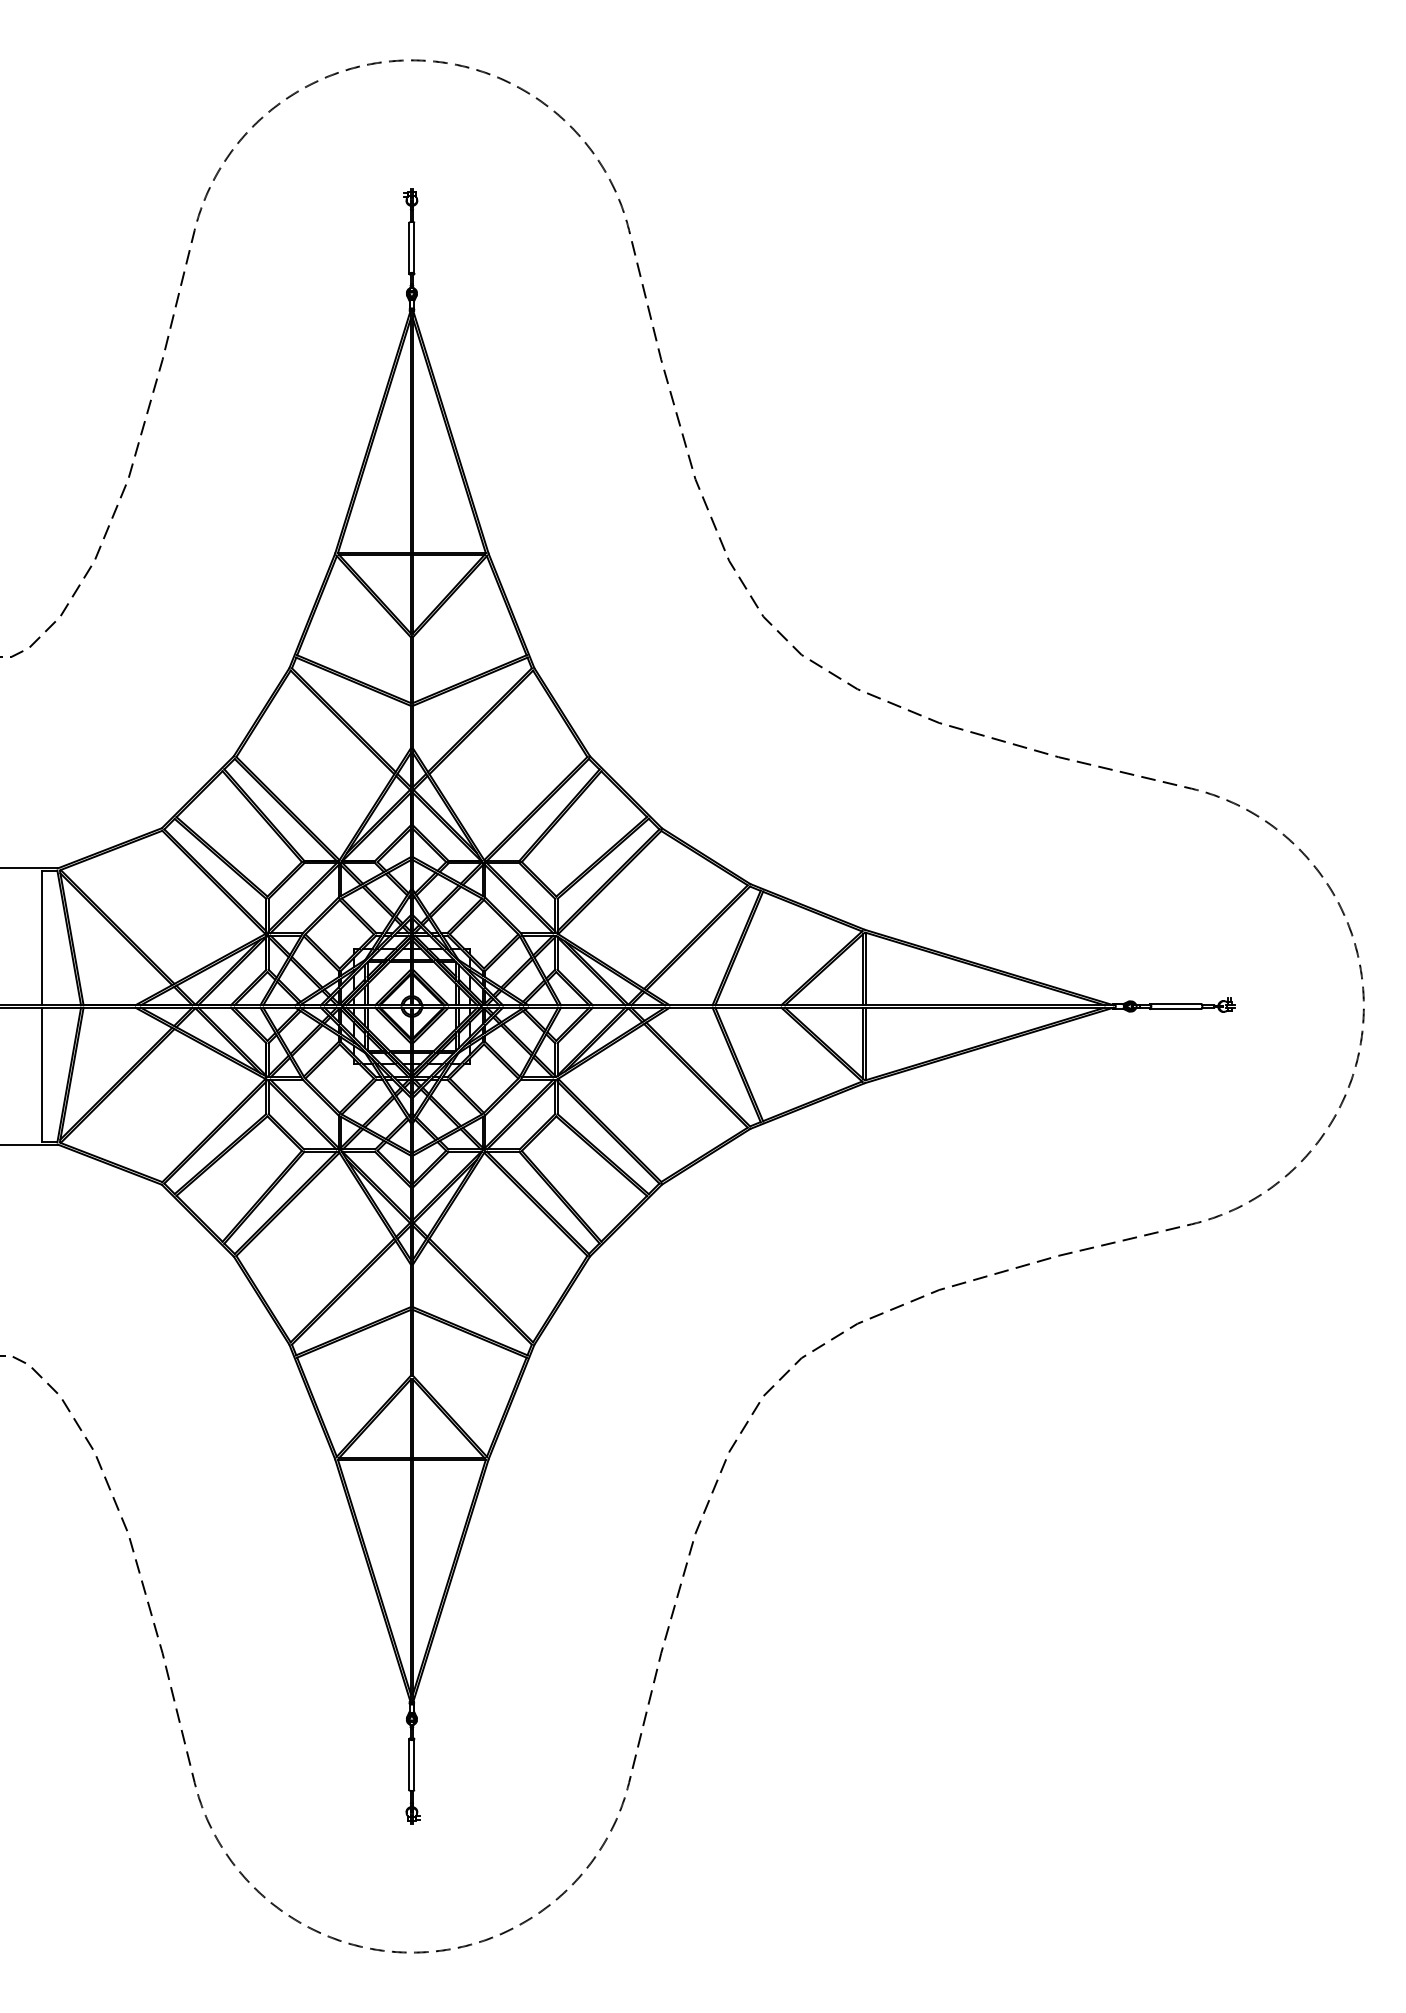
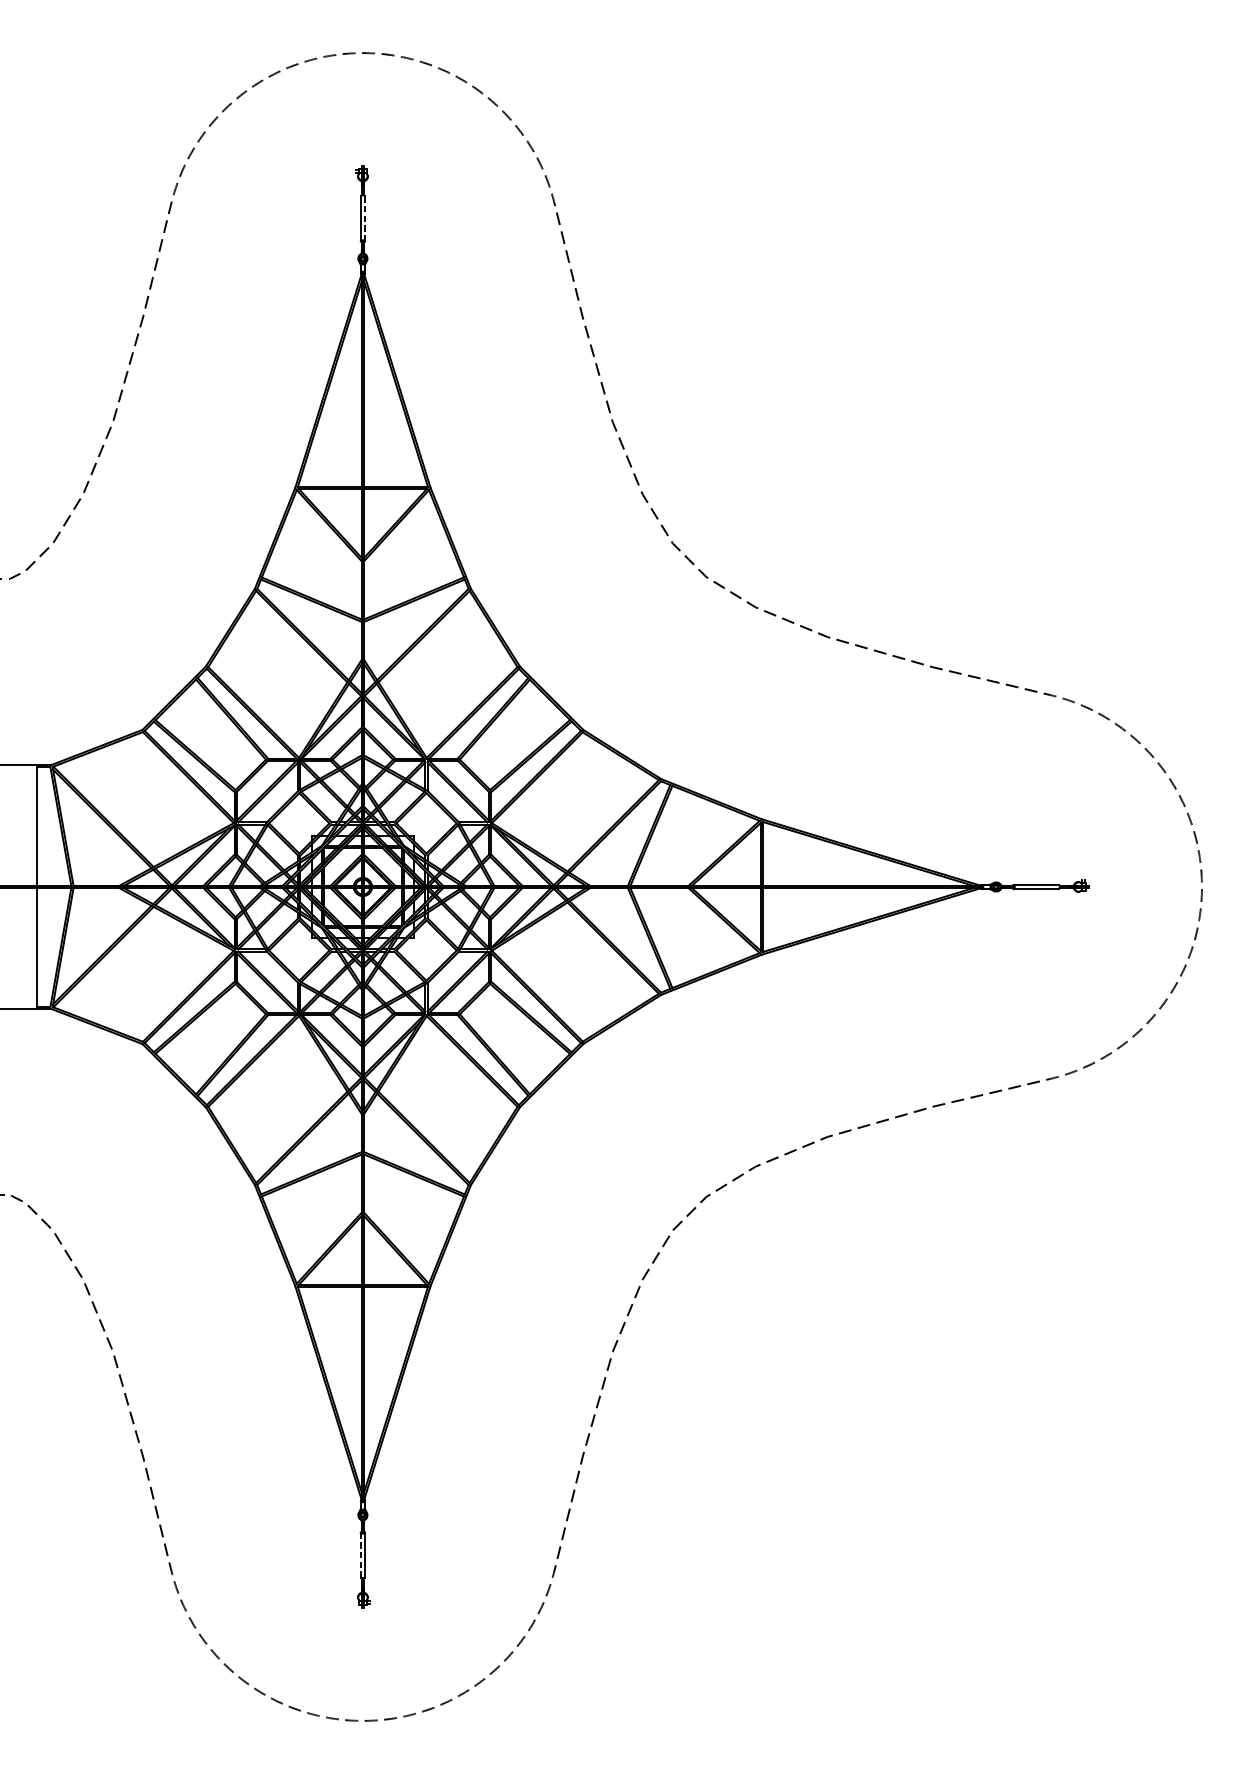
line: (414, 248) -> (365, 218), solid -> dashed
line: (409, 1764) -> (360, 1555), solid -> dashed

